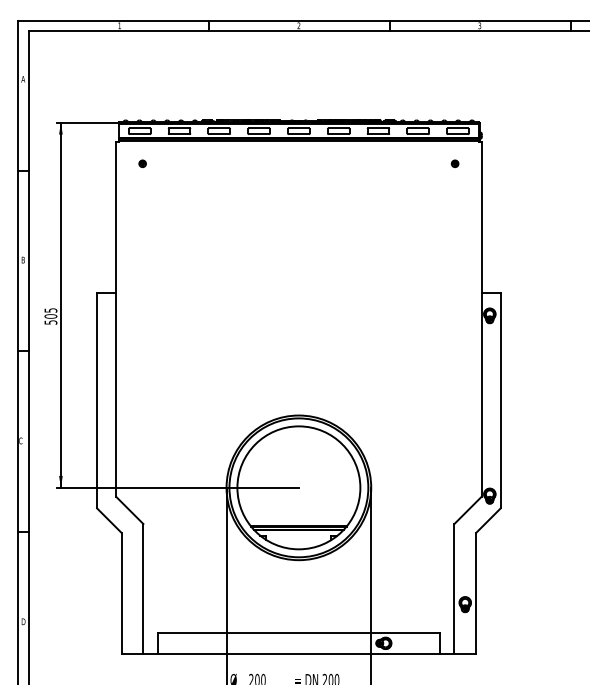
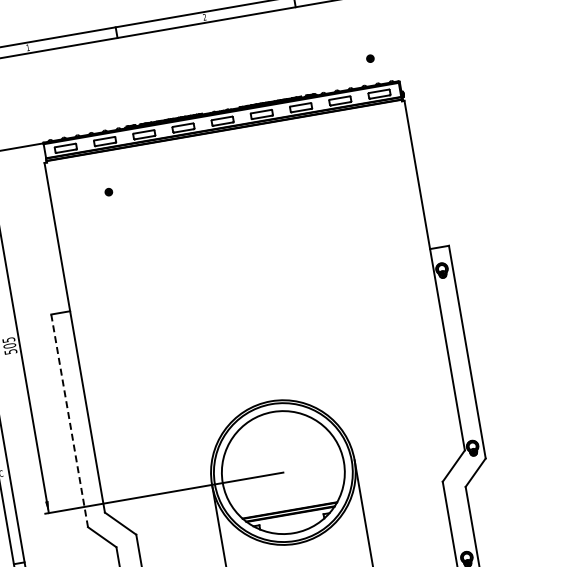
part: (142, 163) -> (108, 191), moved
part: (454, 163) -> (369, 58), moved
line: (97, 400) -> (70, 420), solid -> dashed

